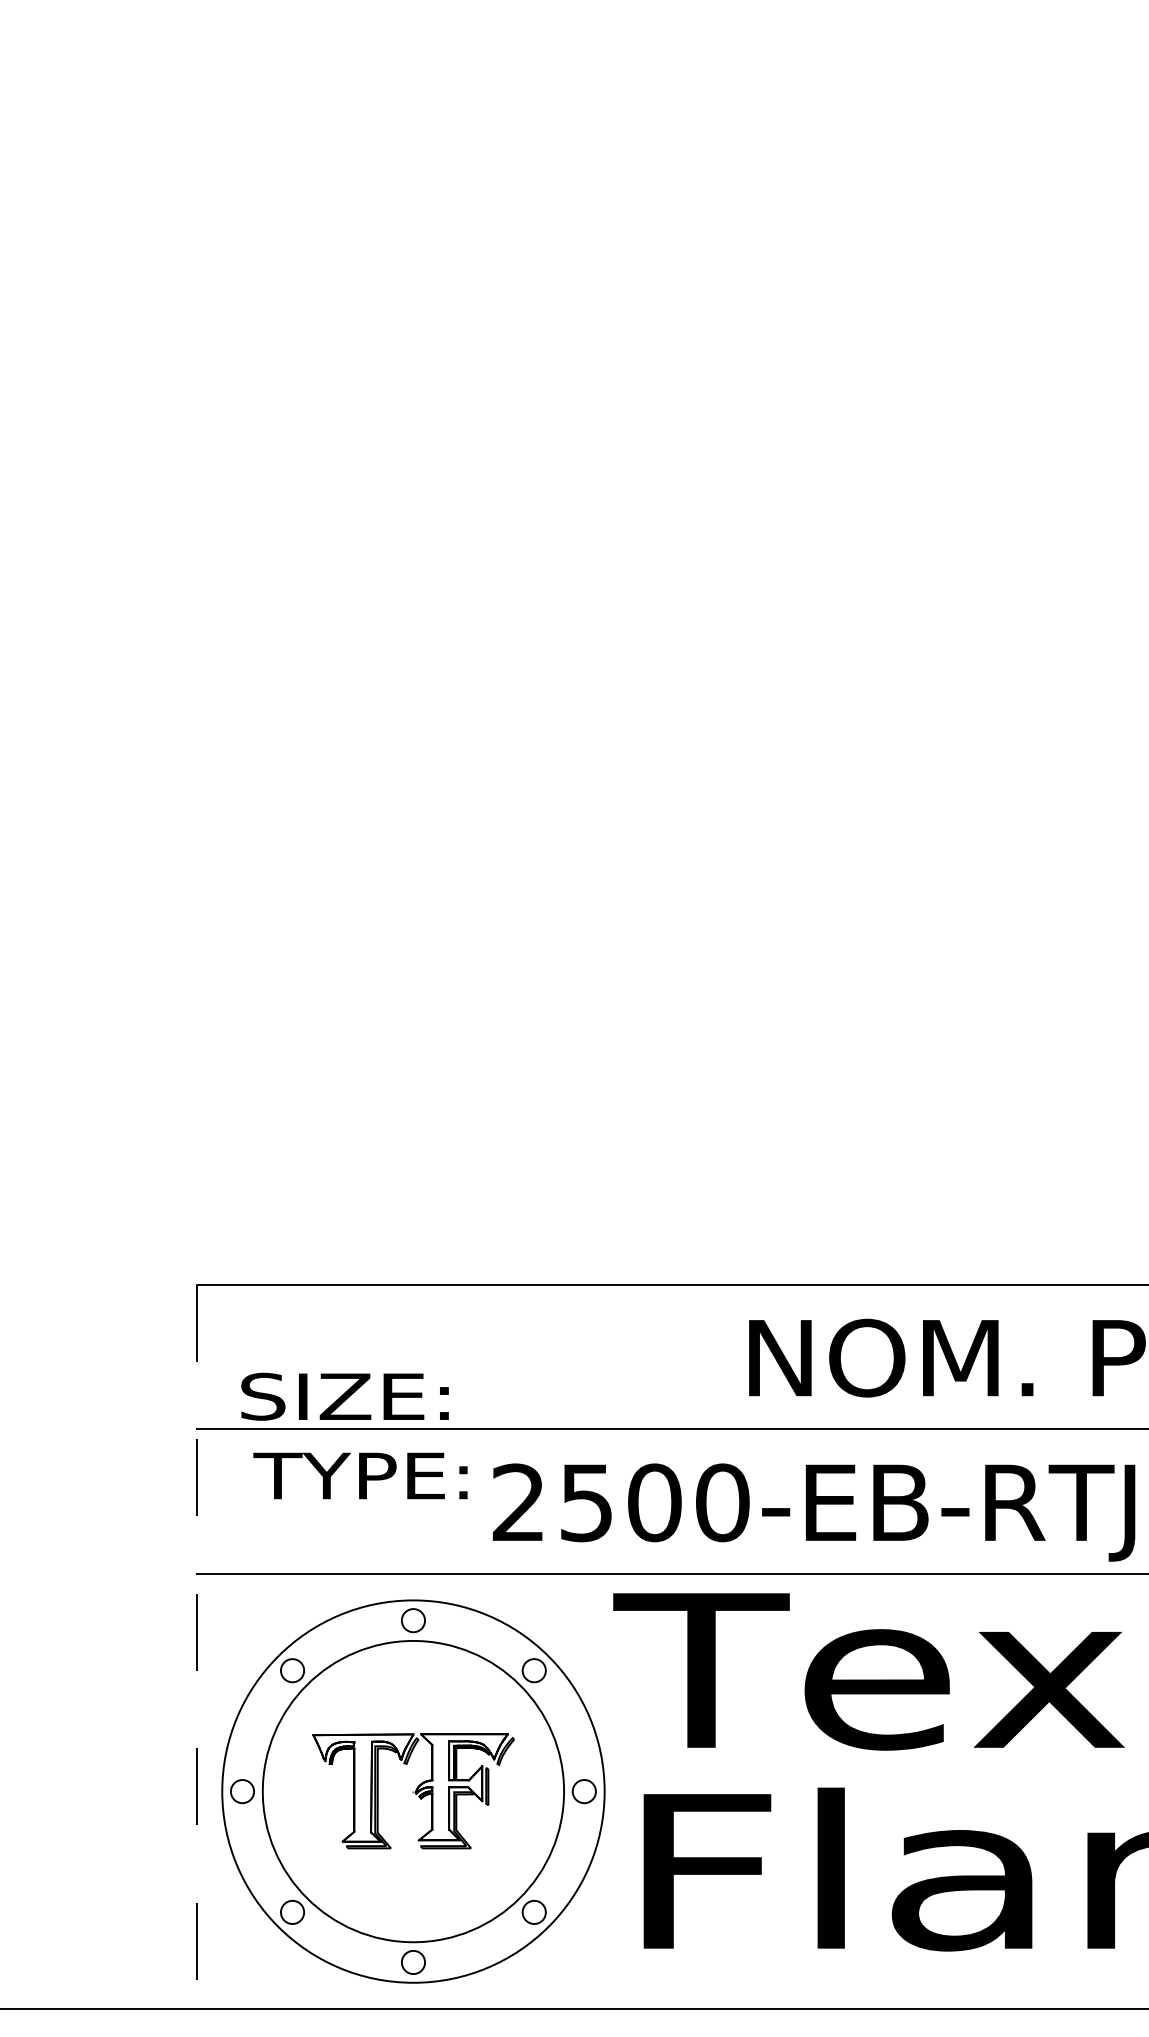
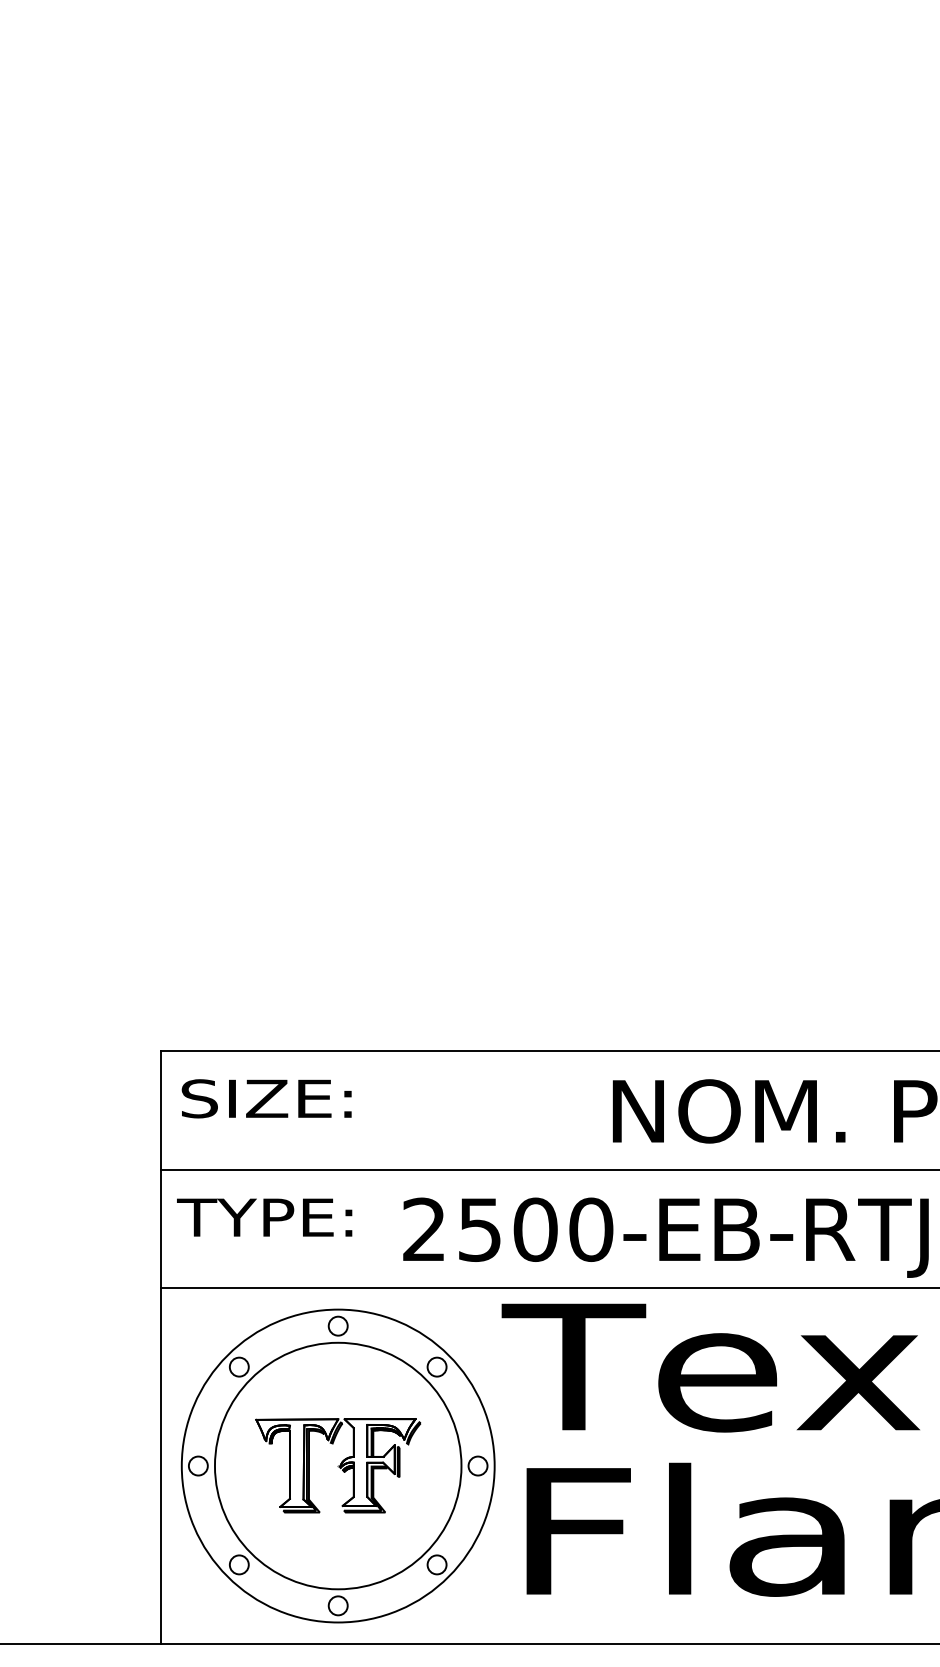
text: (344, 1396) -> (266, 1098), moved
text: (360, 1475) -> (264, 1217), moved
line: (197, 1647) -> (161, 1348), dashed -> solid

